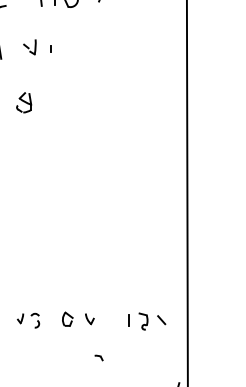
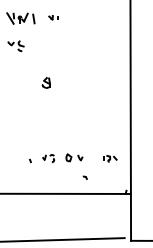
part: (37, 47) -> (53, 17), size x0.6
part: (22, 101) -> (45, 82), moved
part: (148, 320) -> (110, 158), size x0.7

